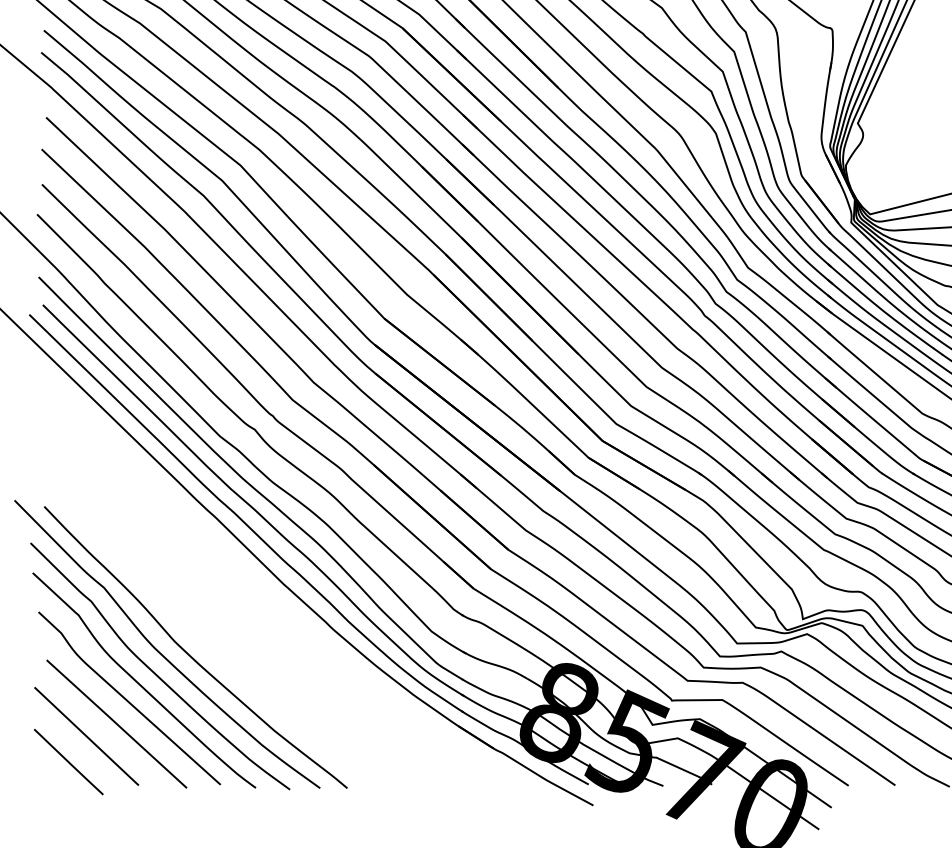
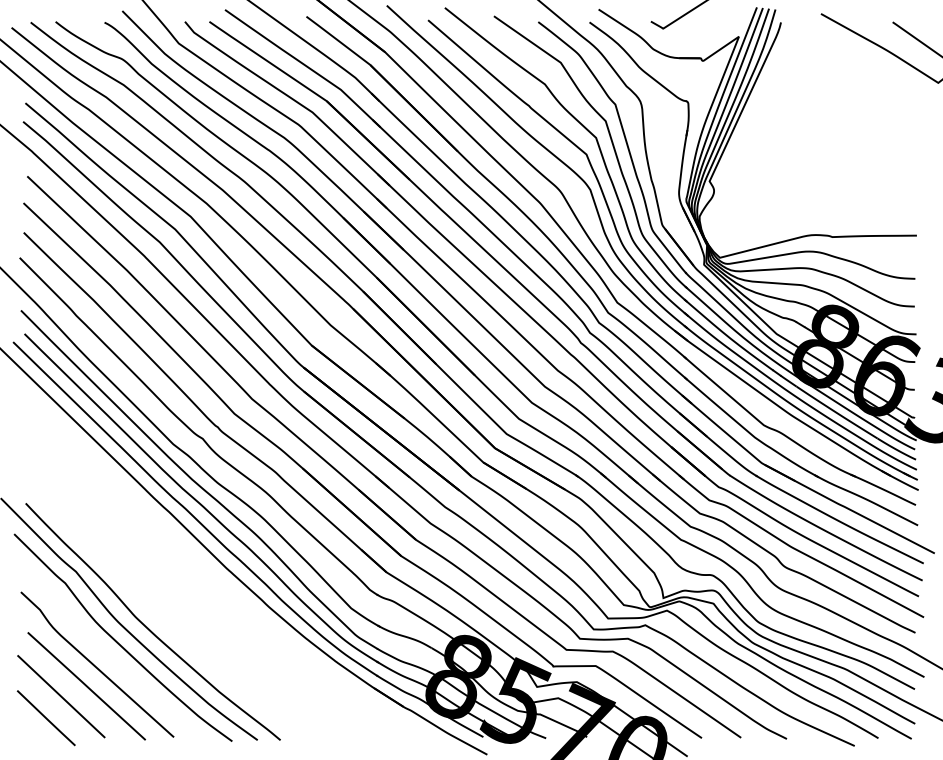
curve: (140, 683) -> (106, 652), removed

